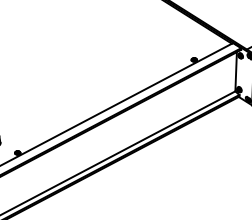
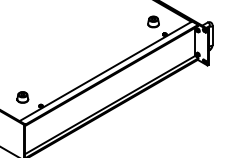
part: (179, 41) -> (153, 21), added

